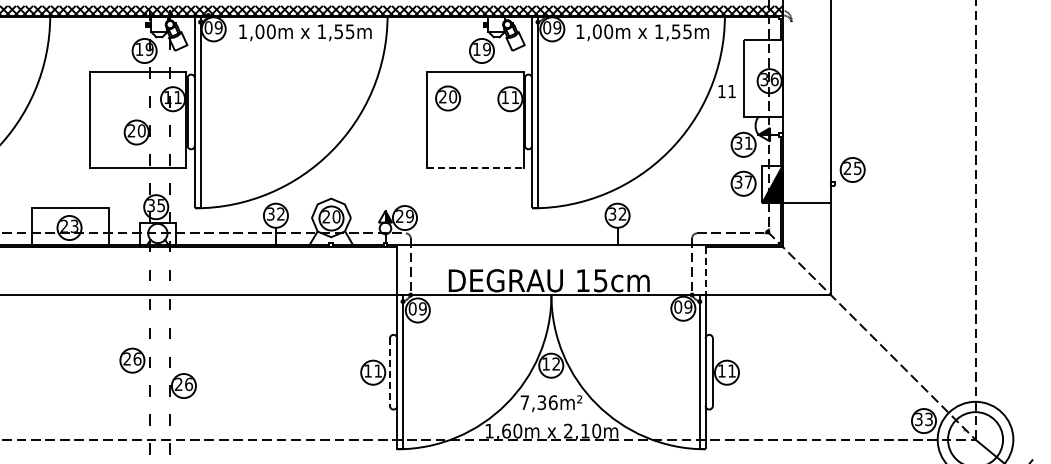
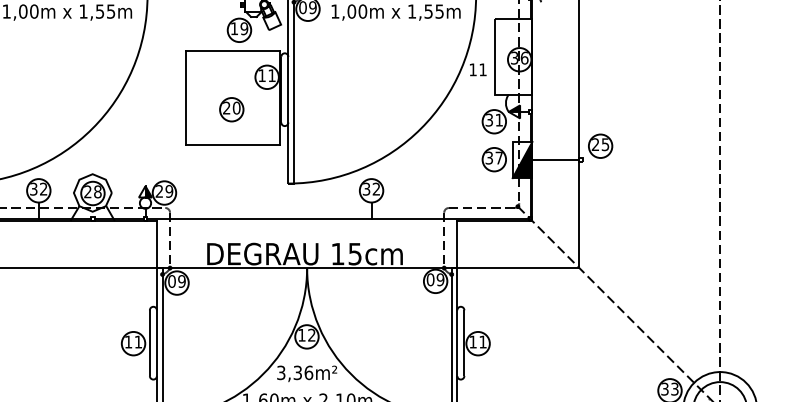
part: (447, 98) -> (231, 109), moved
line: (475, 168) -> (233, 144), dashed -> solid
line: (806, 203) -> (555, 160), moved
text: (336, 216) -> (97, 191), 20 -> 28
line: (705, 271) -> (457, 245), dashed -> solid
line: (389, 372) -> (149, 343), dashed -> solid
text: (524, 402) -> (280, 372), 7,36m² -> 3,36m²

